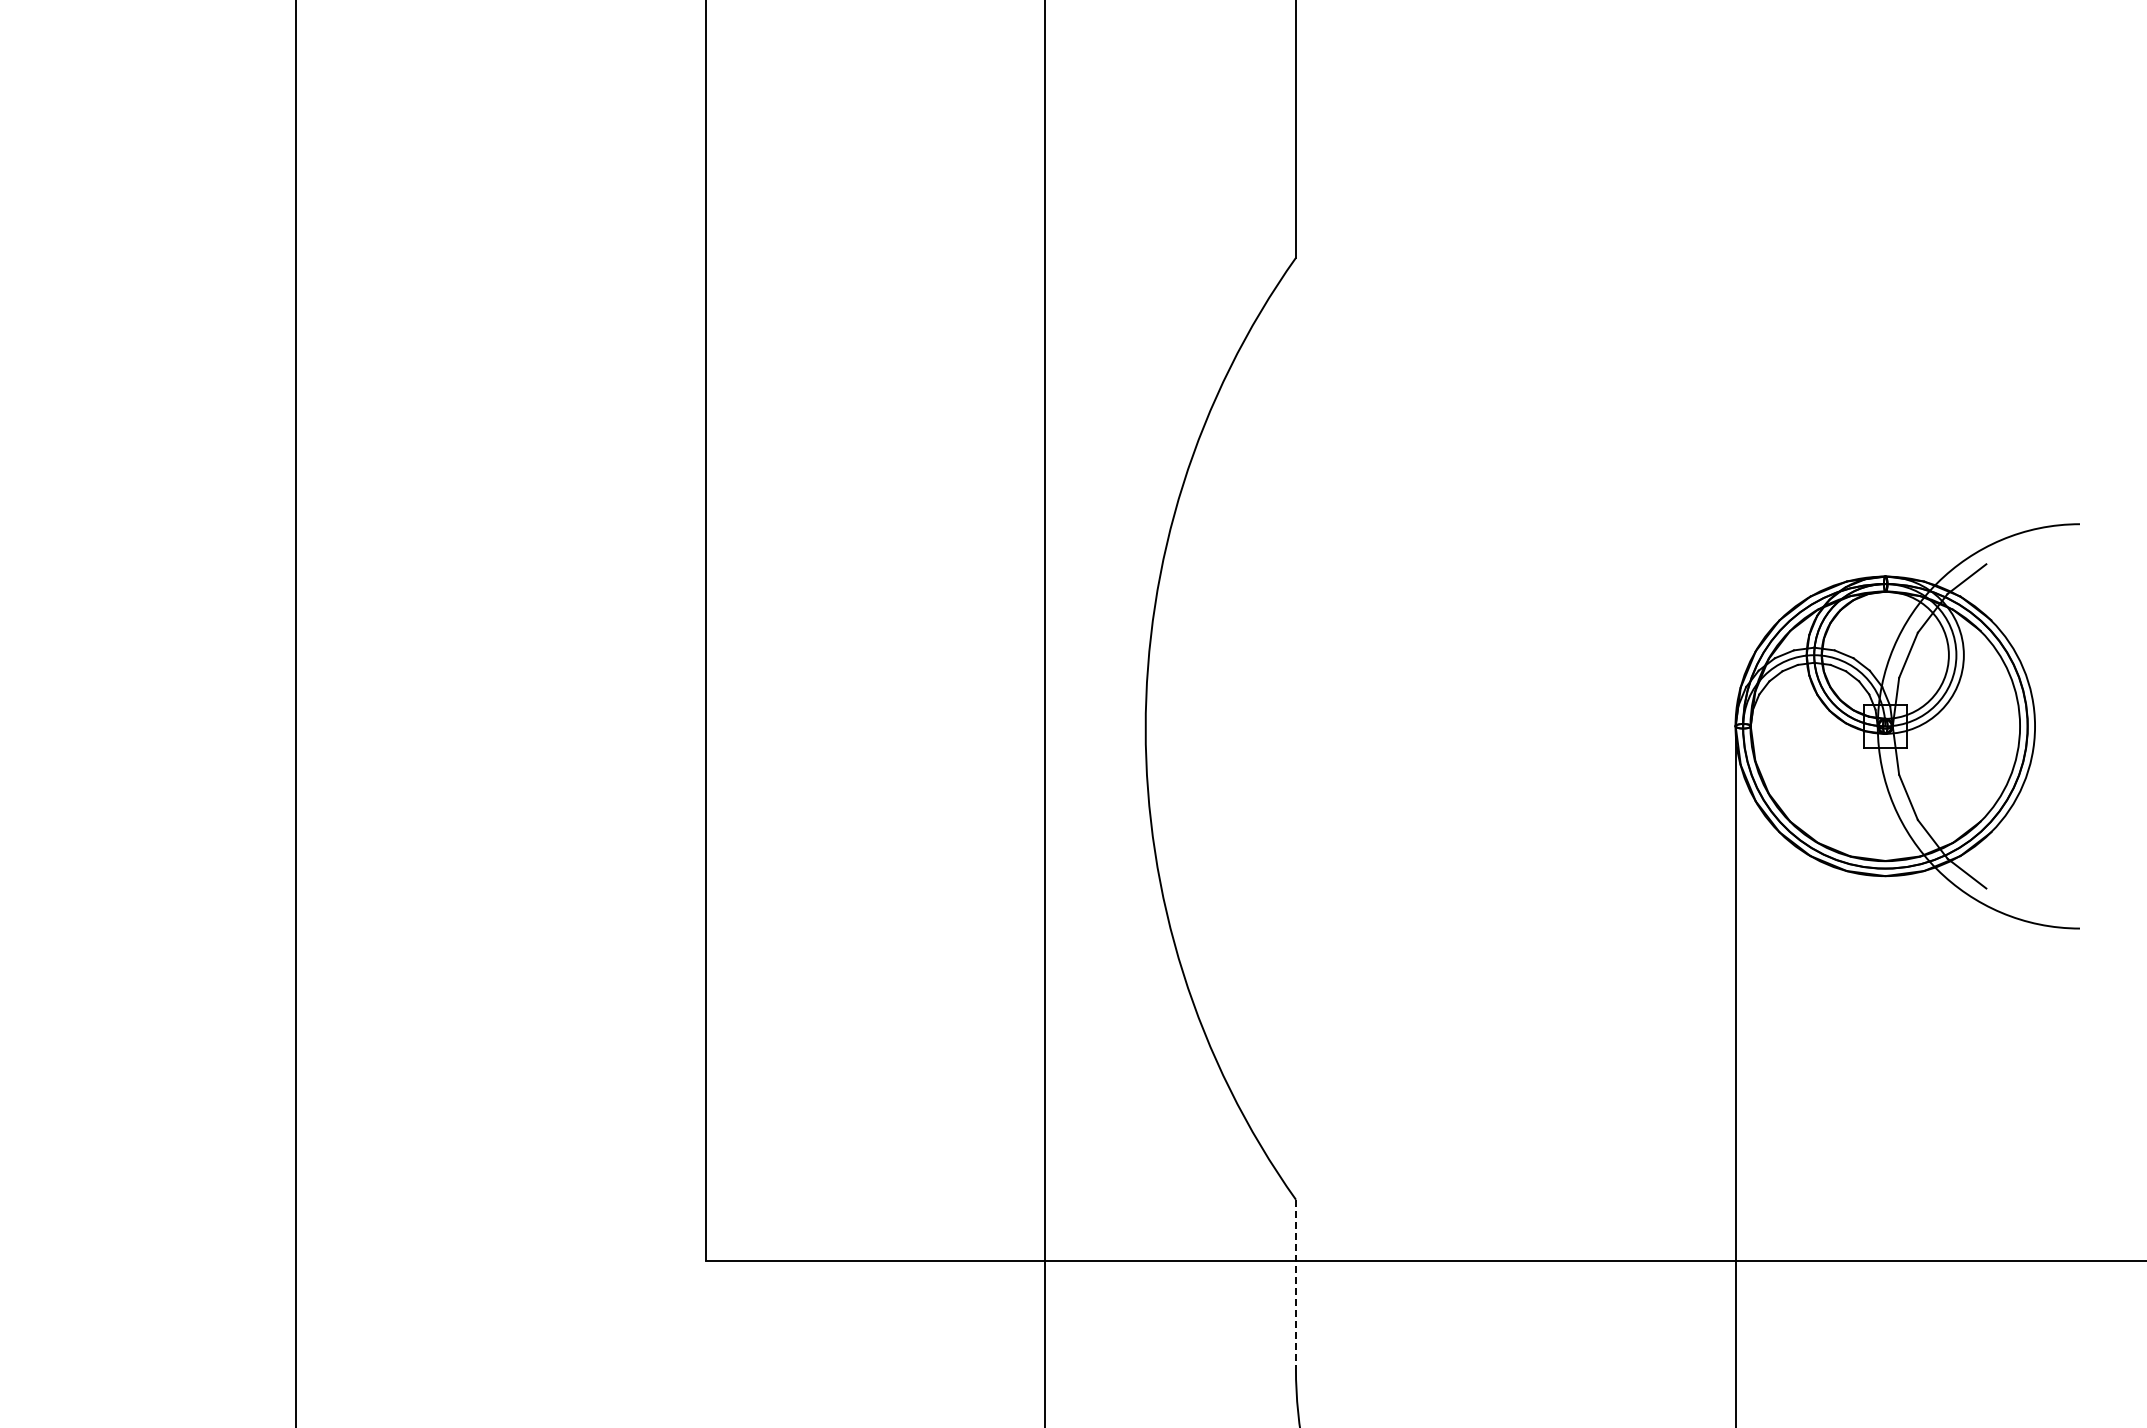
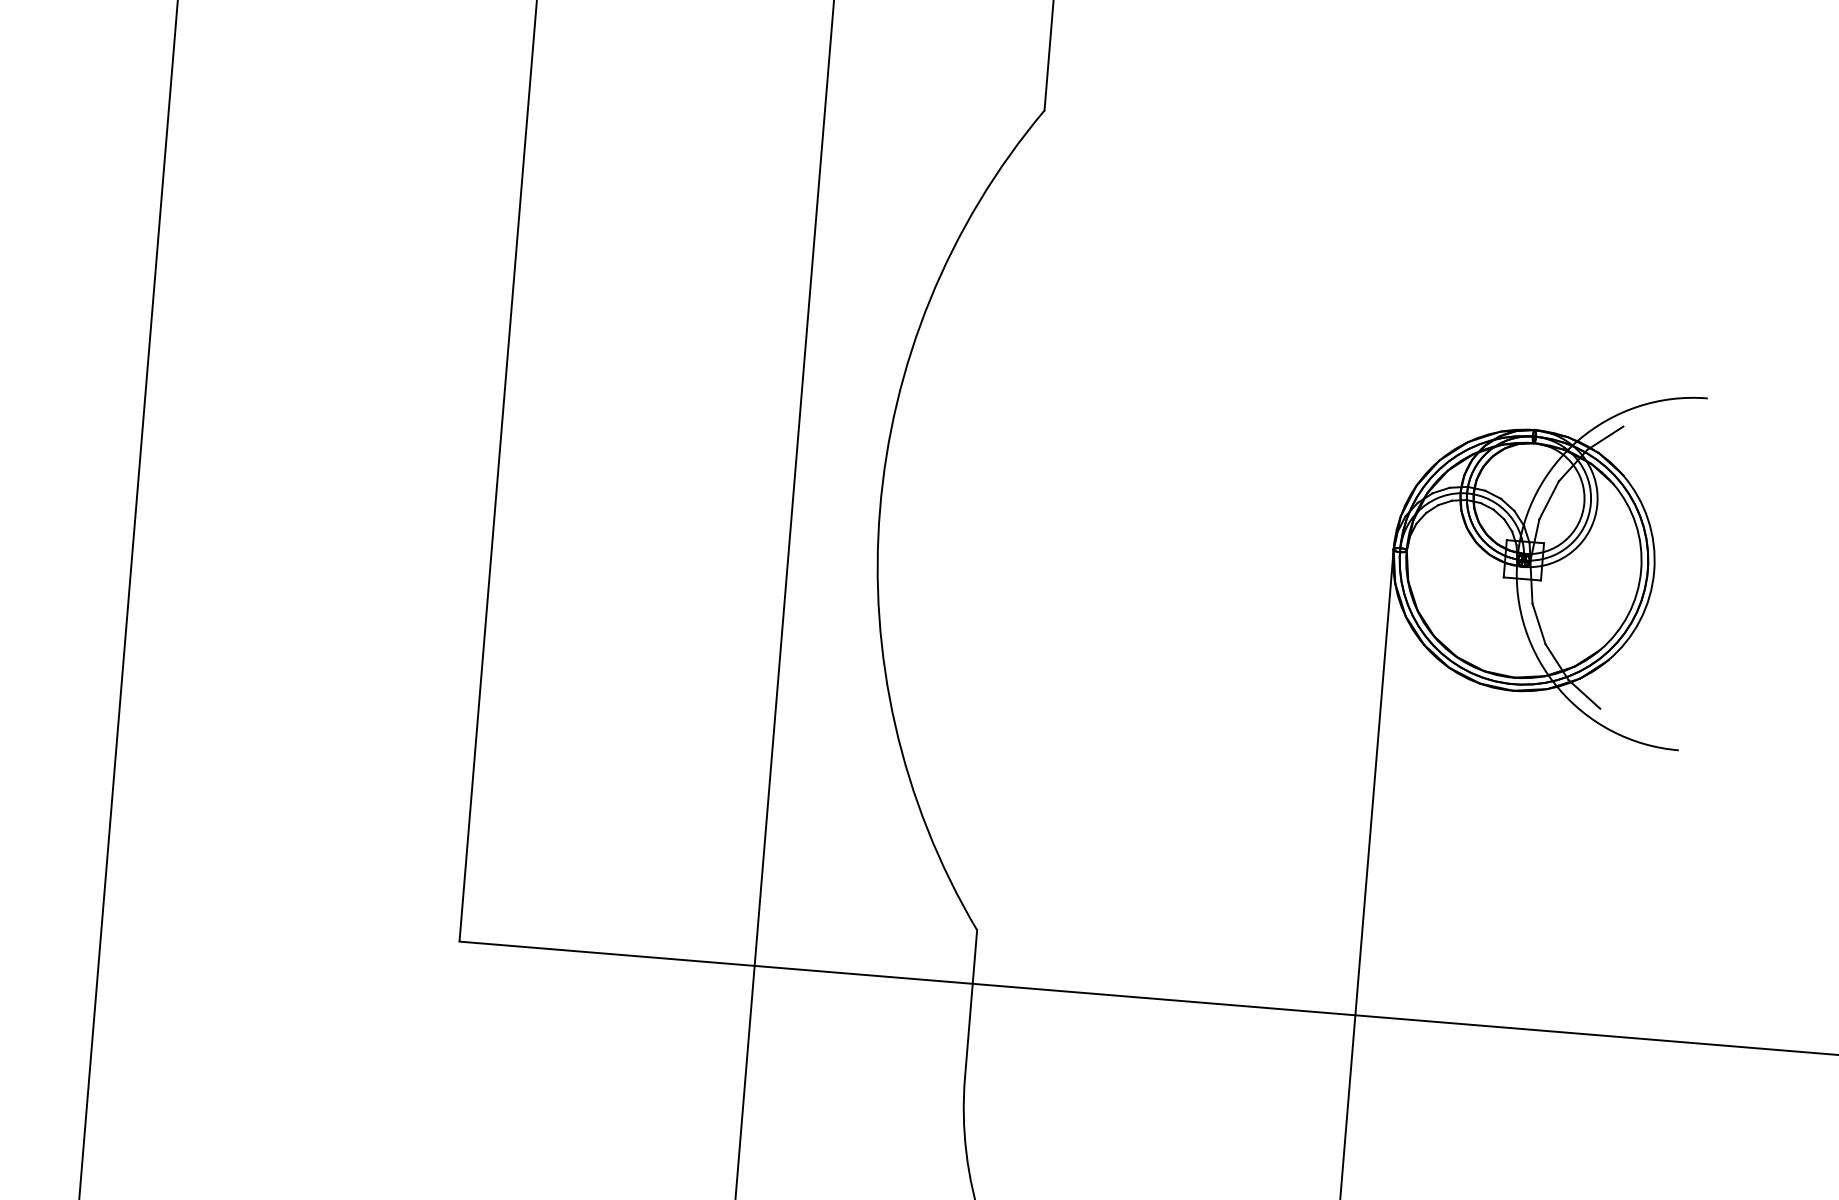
line: (1295, 1284) -> (970, 1003), dashed -> solid

